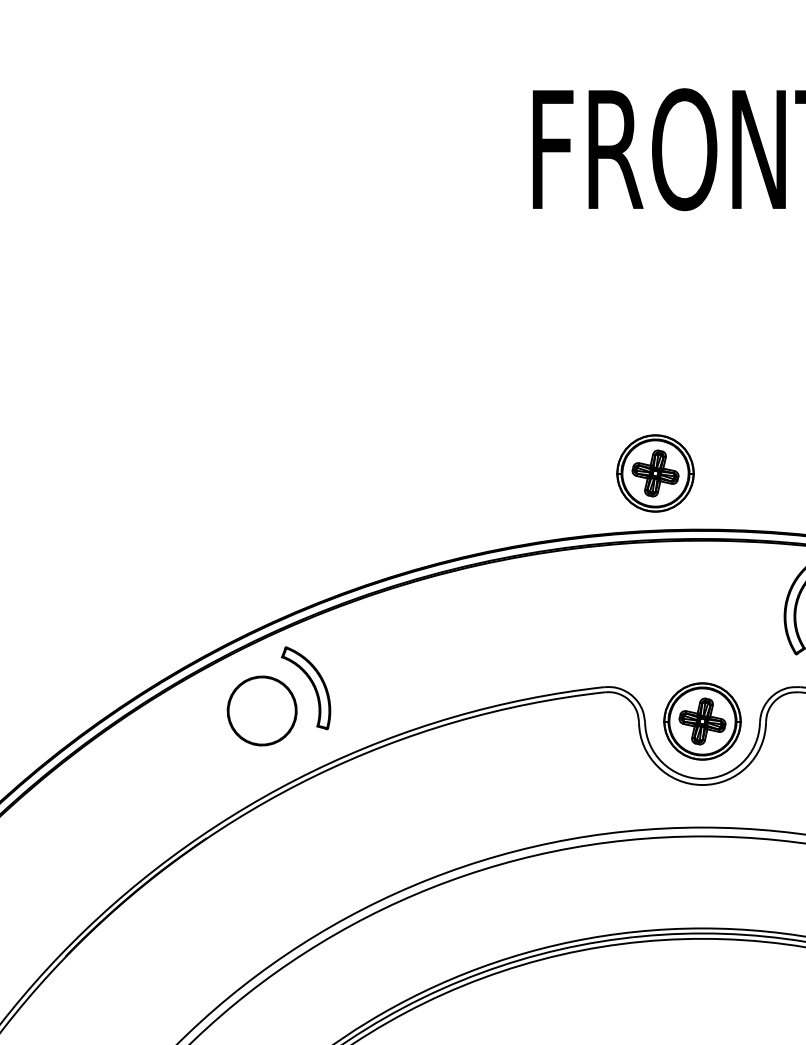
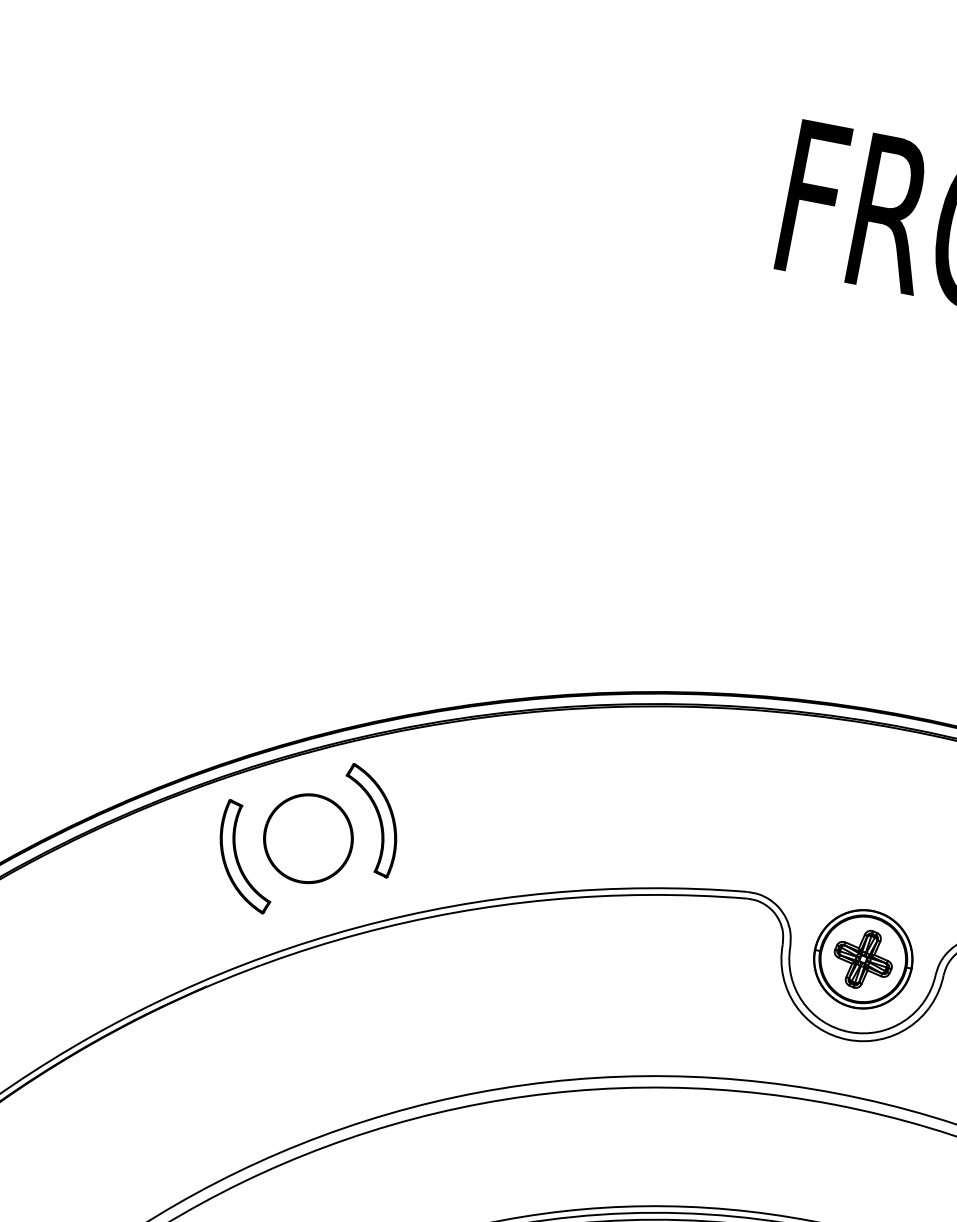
part: (655, 473) -> (864, 633), removed
part: (212, 737) -> (239, 860), added

